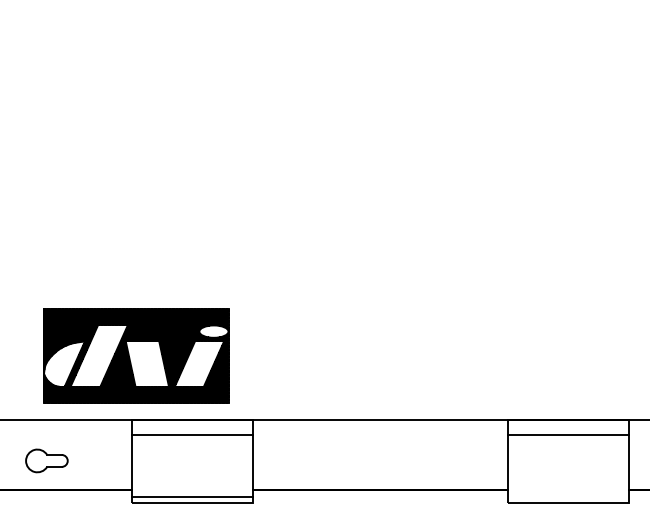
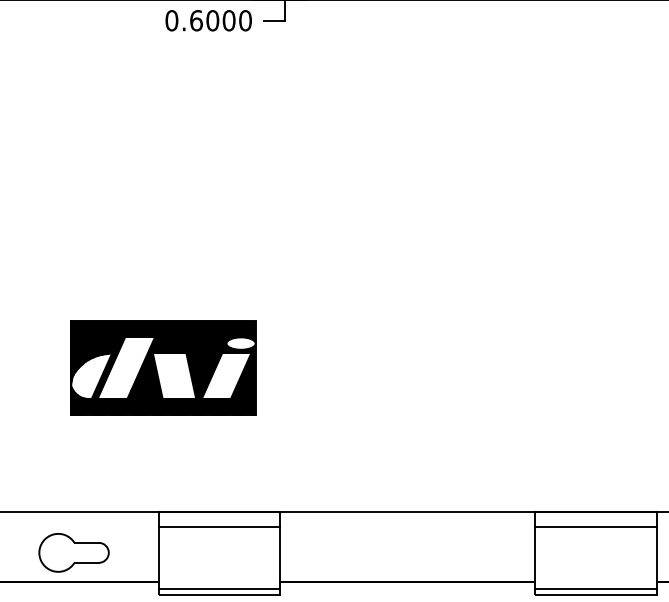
part: (136, 355) -> (163, 367), moved
part: (46, 460) -> (73, 552), size x1.67
line: (568, 496) -> (595, 588), added

